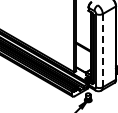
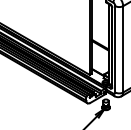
line: (102, 50) -> (122, 49), dashed -> solid

